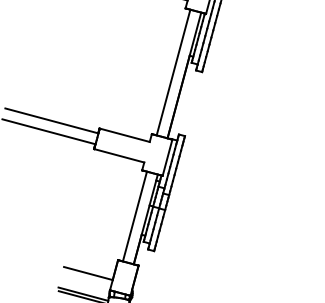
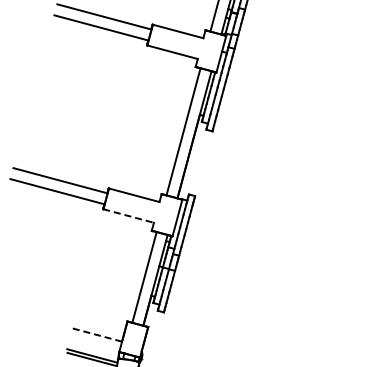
line: (120, 156) -> (129, 216), solid -> dashed
line: (88, 273) -> (97, 335), solid -> dashed

